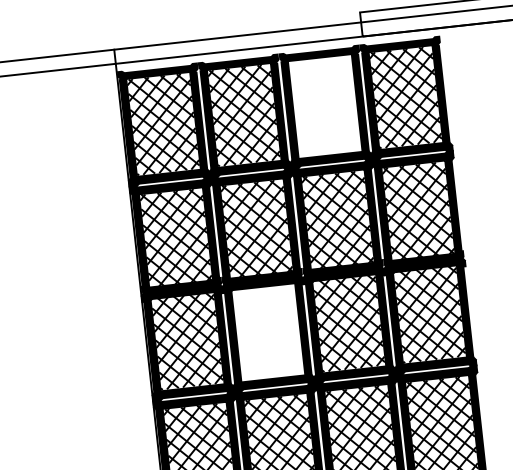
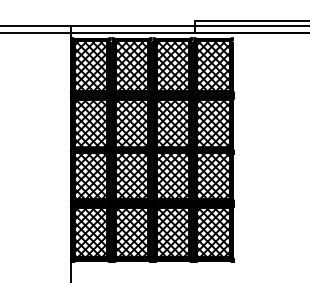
hatch: (324, 105) -> (172, 65), added
hatch: (267, 330) -> (131, 174), added

